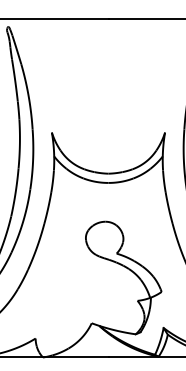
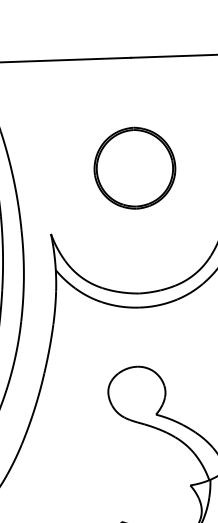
part: (108, 90) -> (134, 166), added

